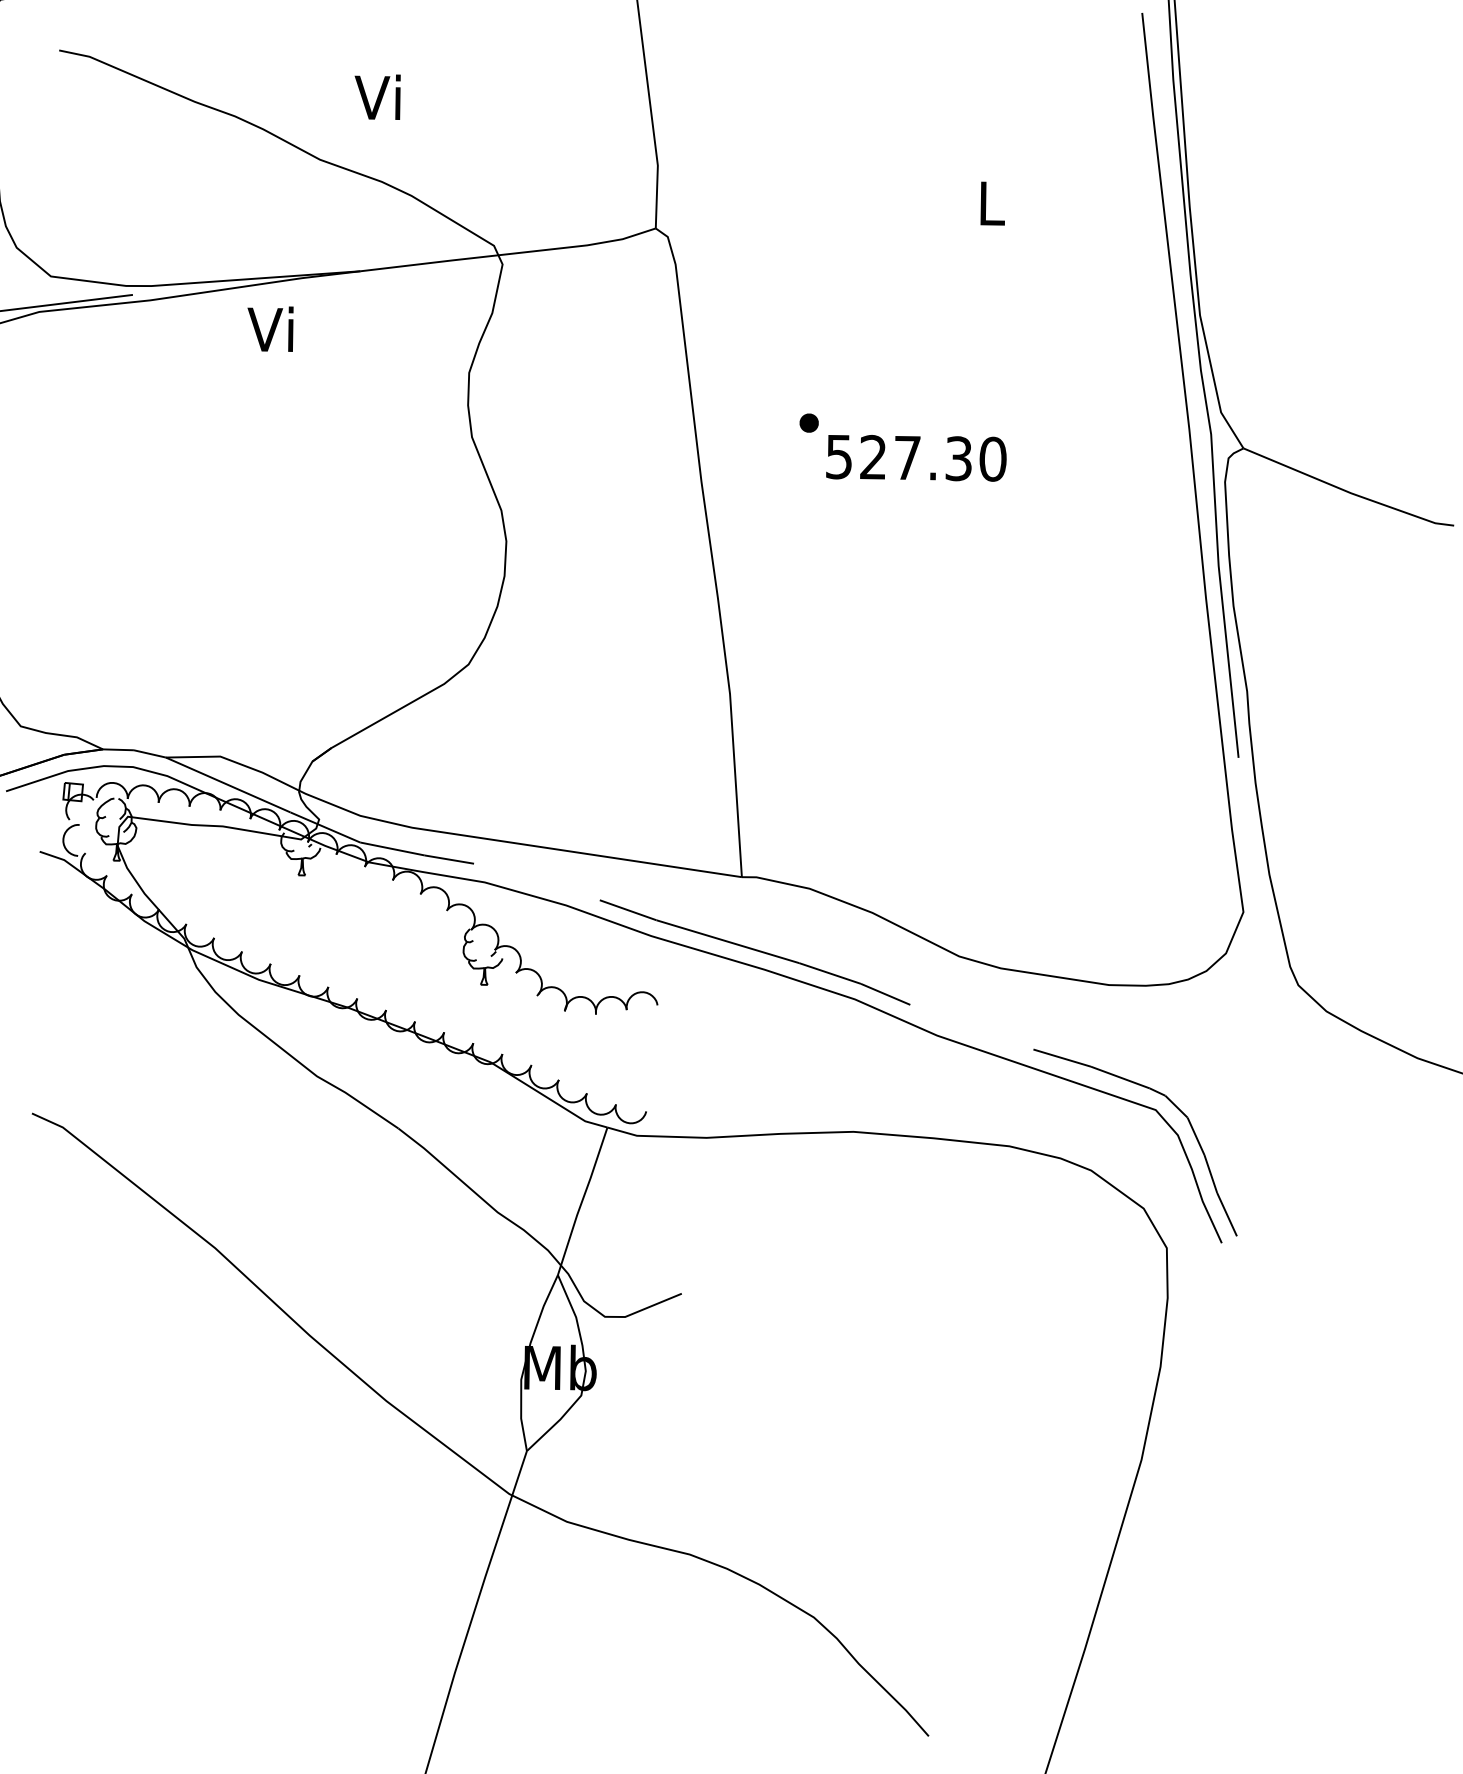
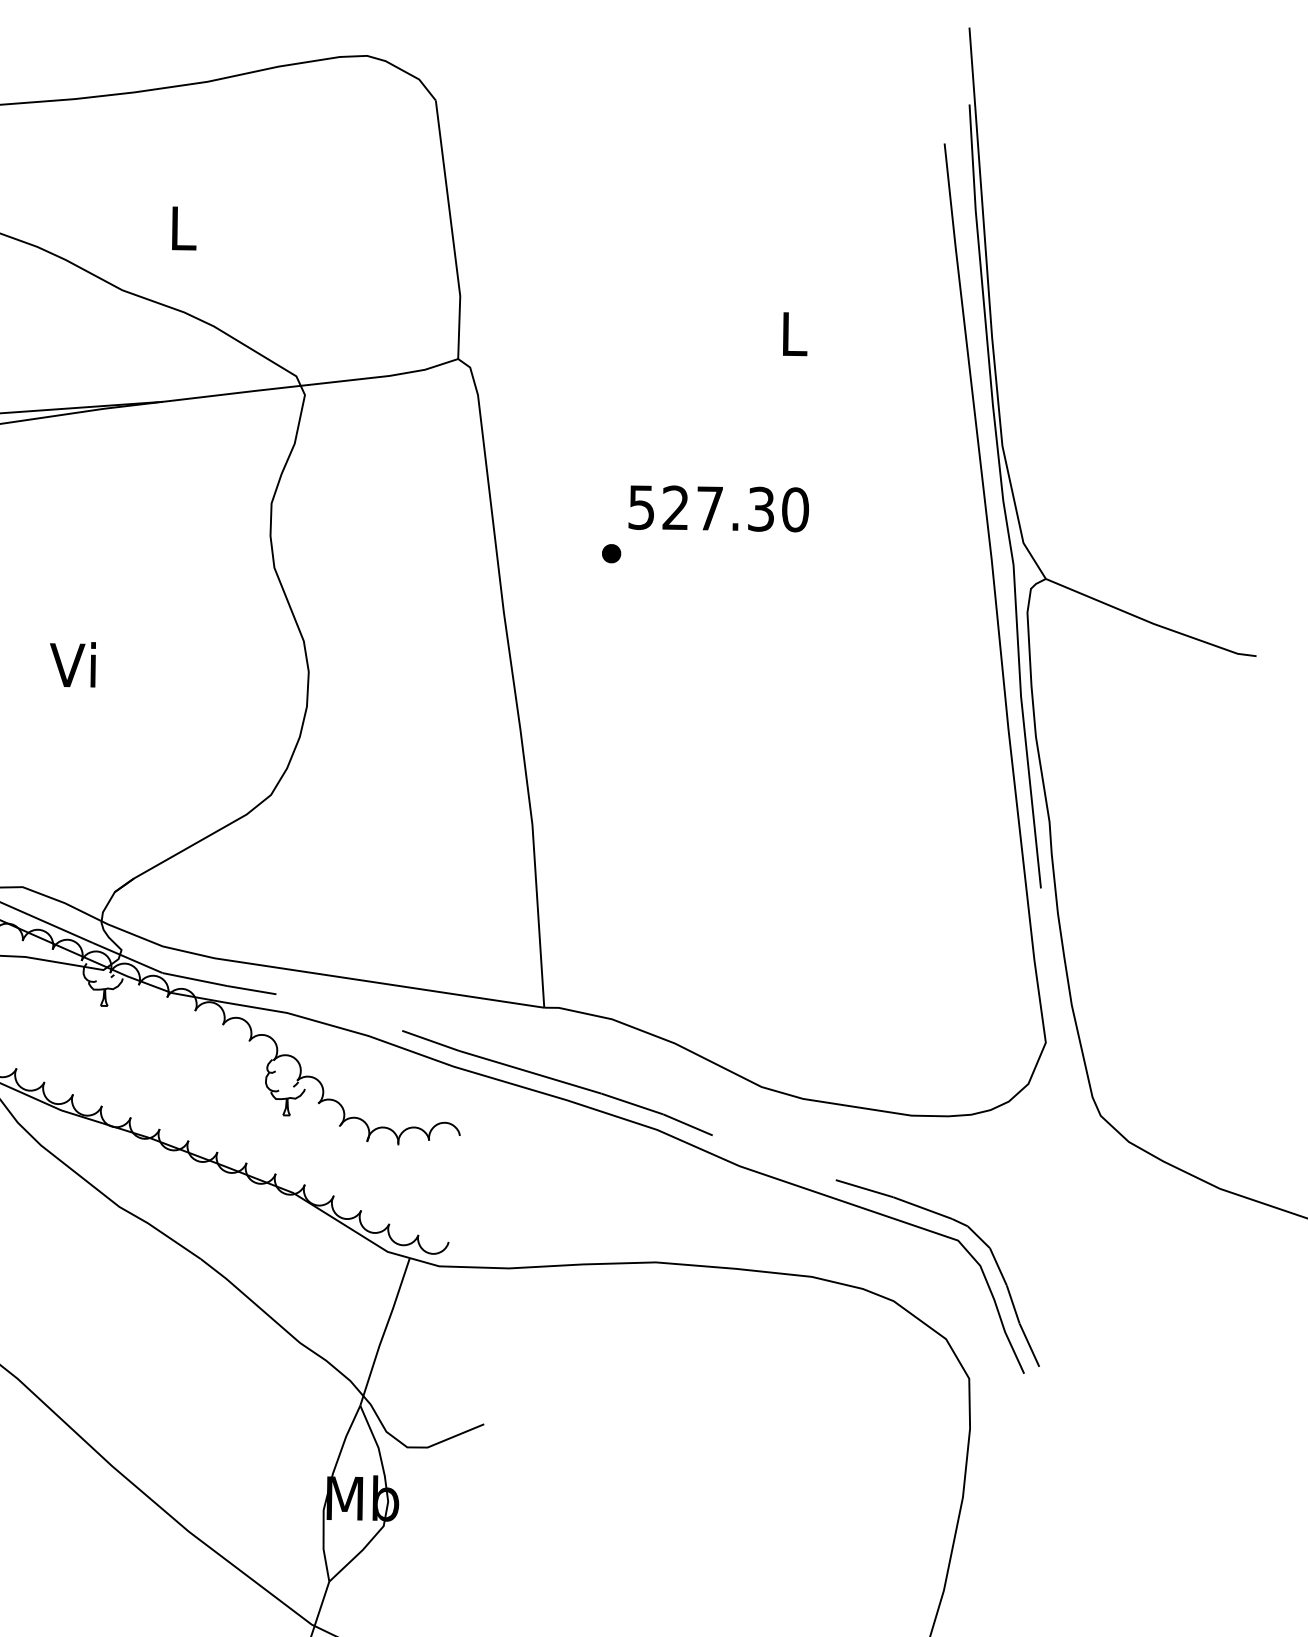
text: (377, 96) -> (179, 227), Vi -> L
text: (270, 328) -> (72, 664), moved
text: (916, 458) -> (718, 509), moved

